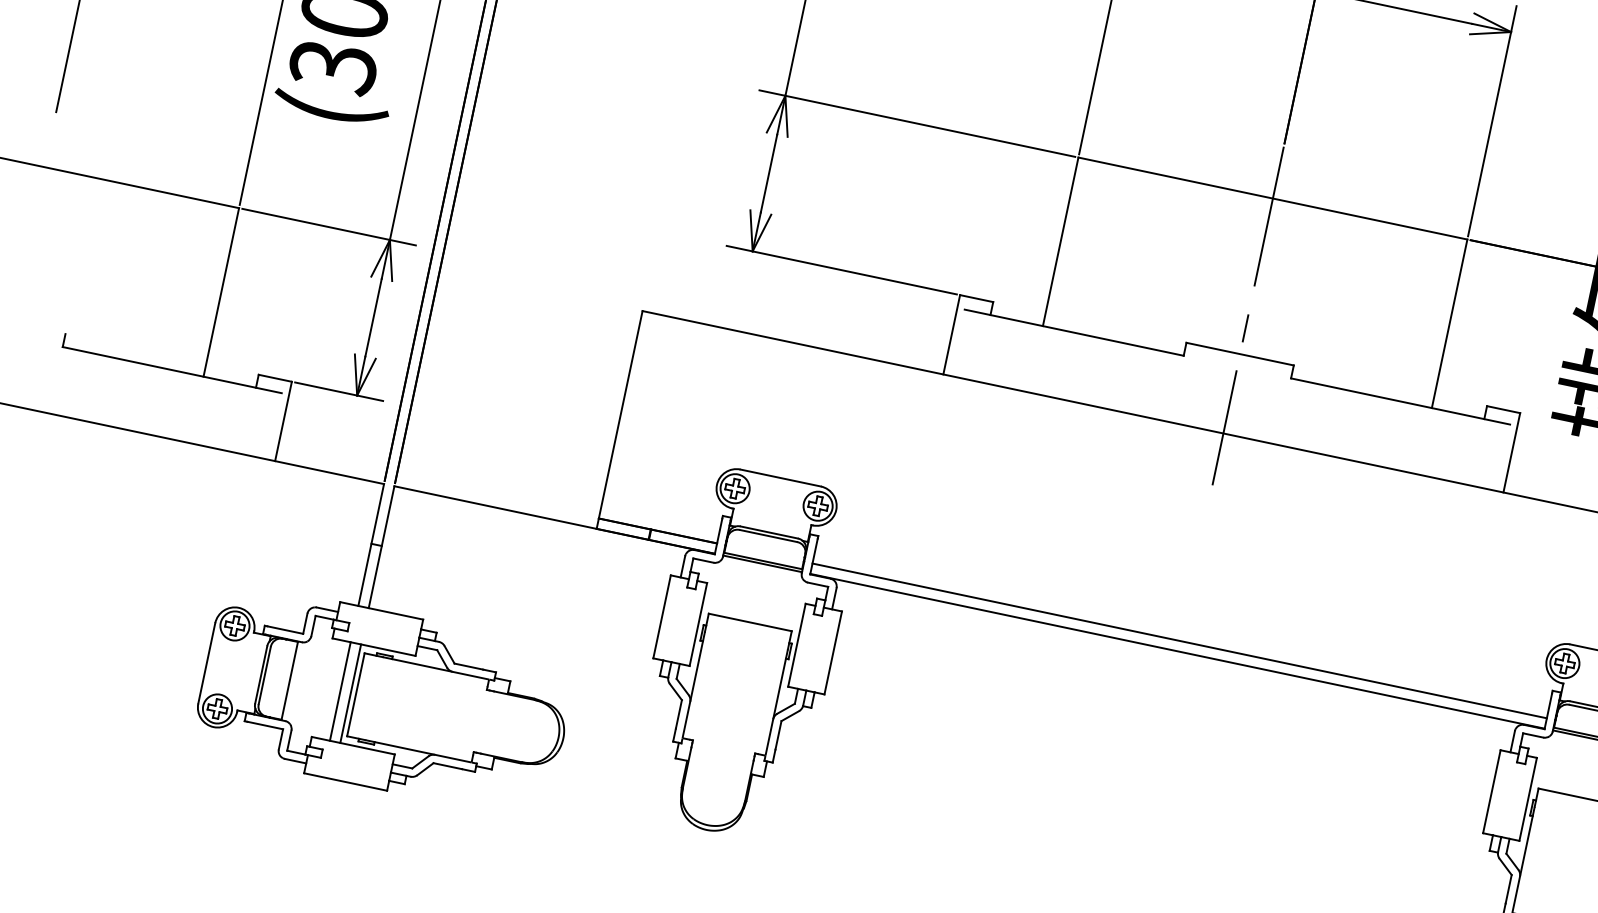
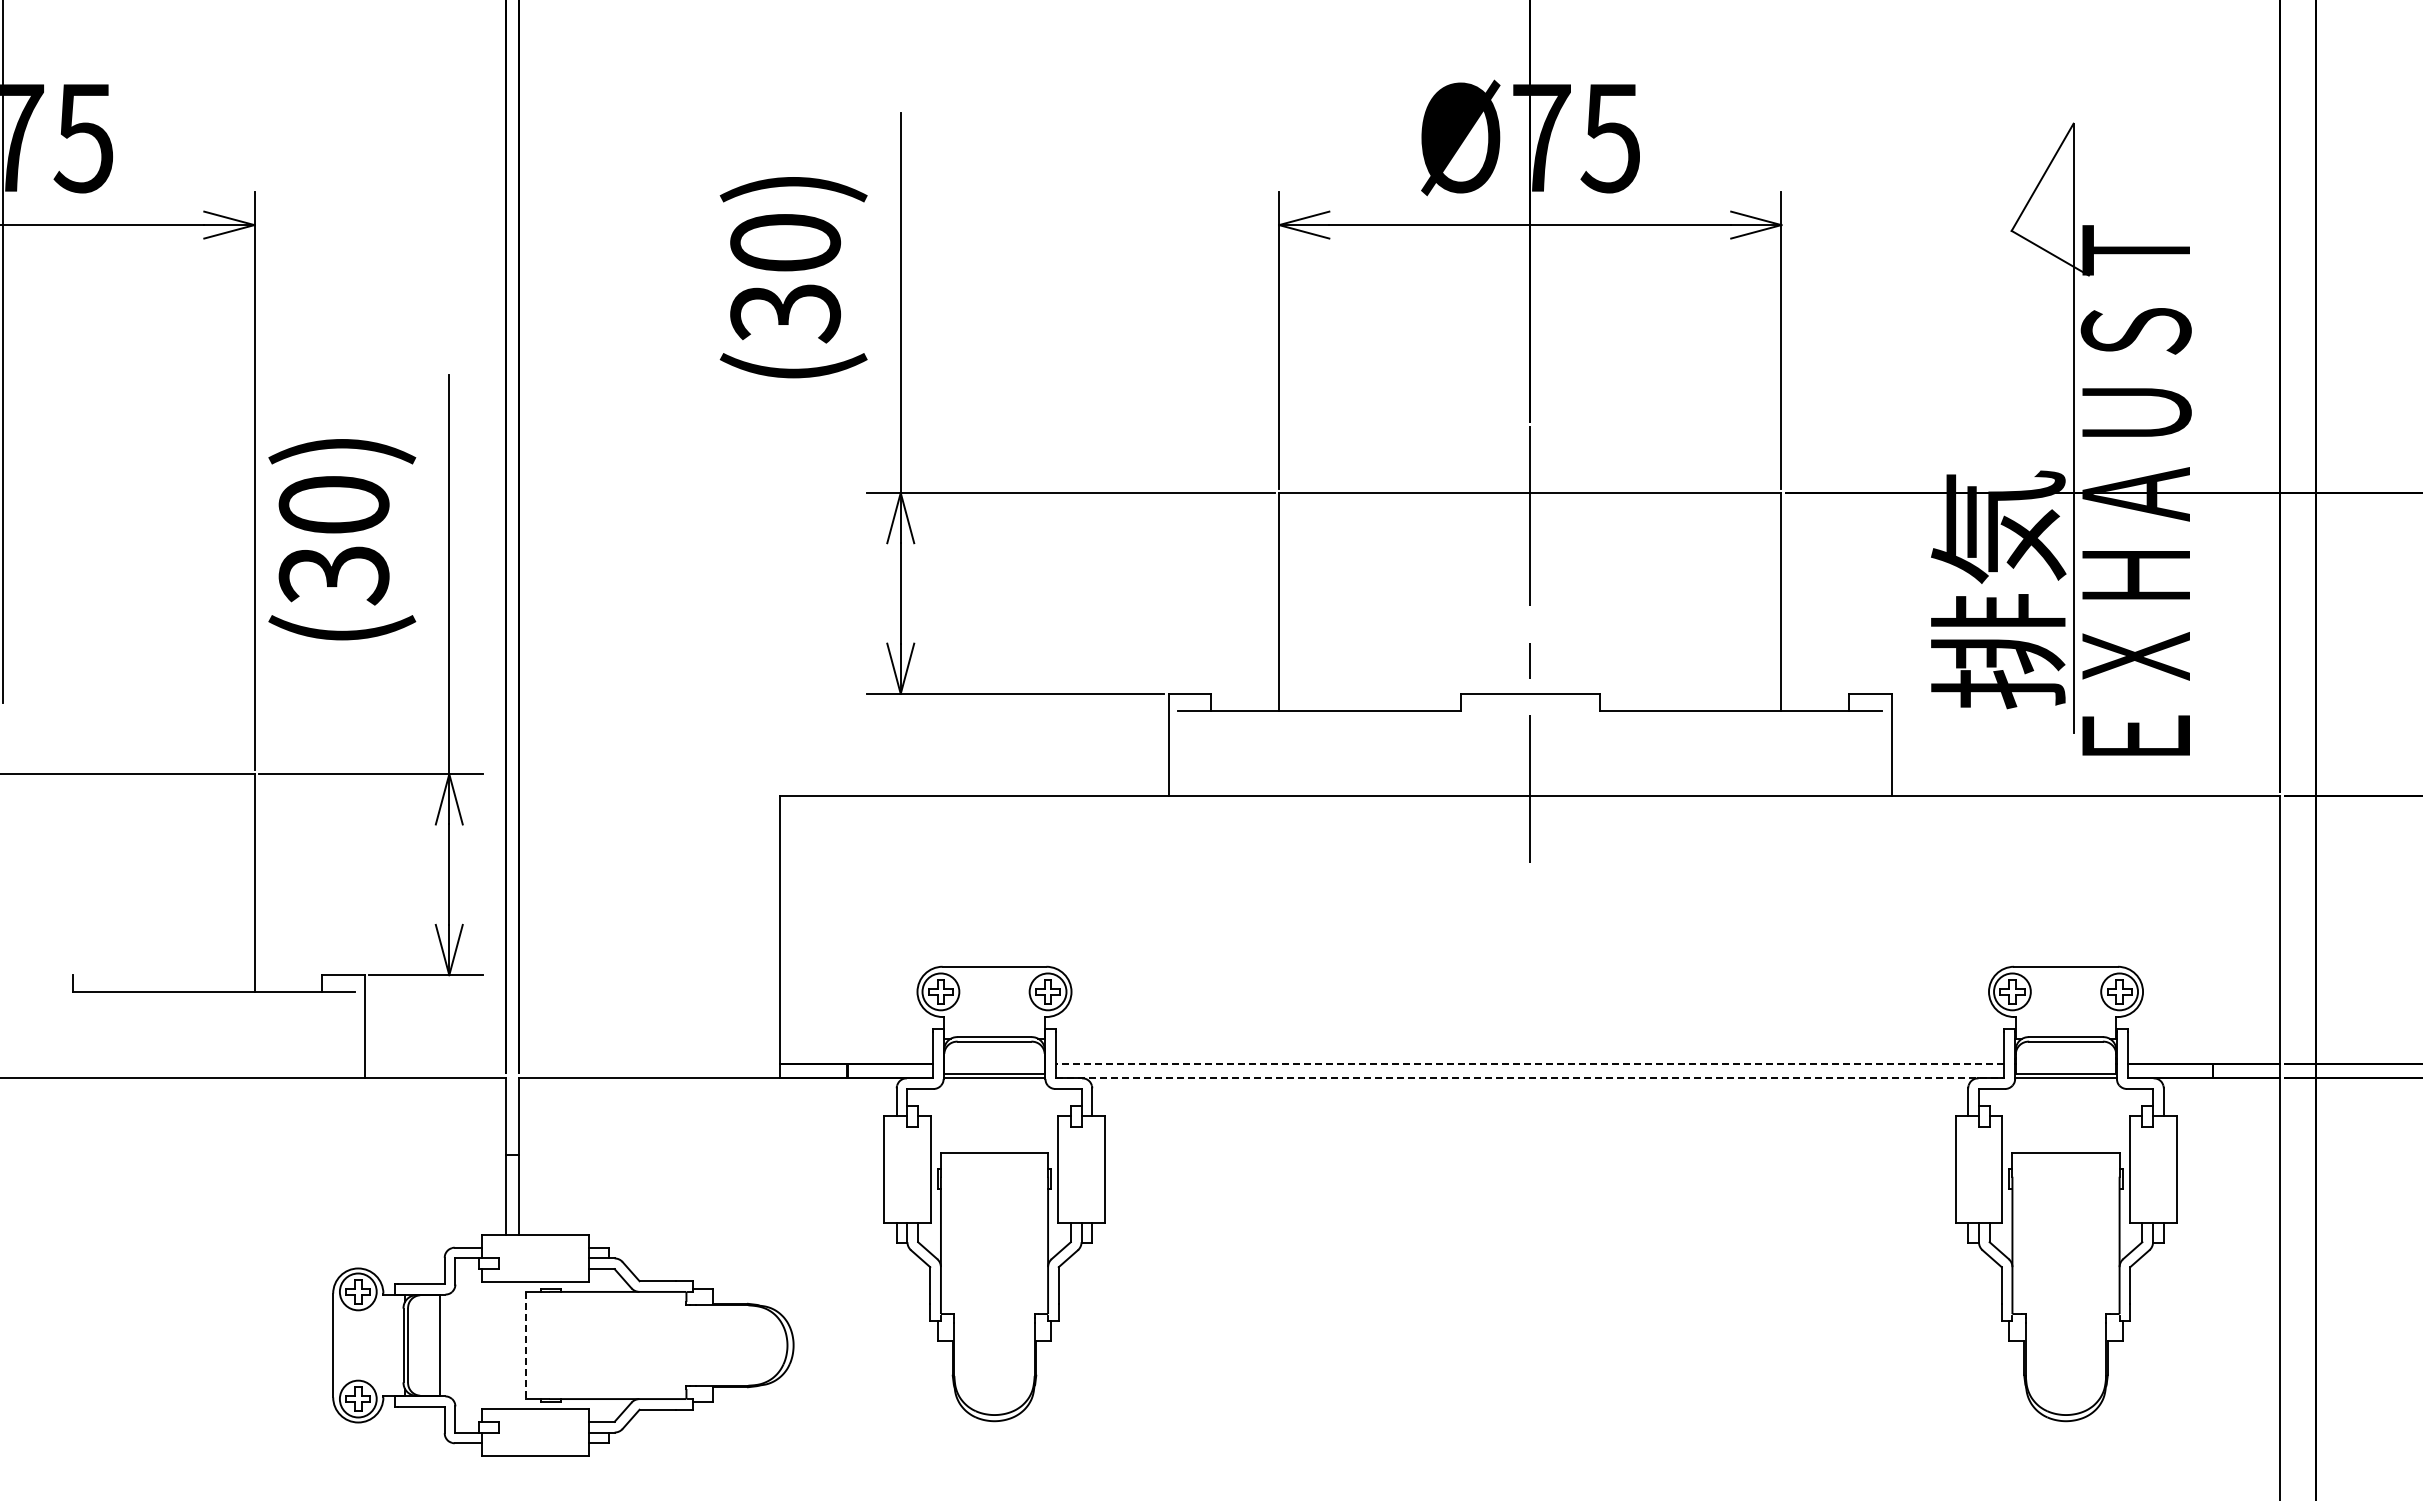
line: (1179, 641) -> (1529, 1064), solid -> dashed
line: (1177, 651) -> (1530, 1077), solid -> dashed
line: (340, 691) -> (505, 1345), removed
line: (351, 693) -> (519, 1345), removed
line: (355, 694) -> (525, 1345), solid -> dashed

